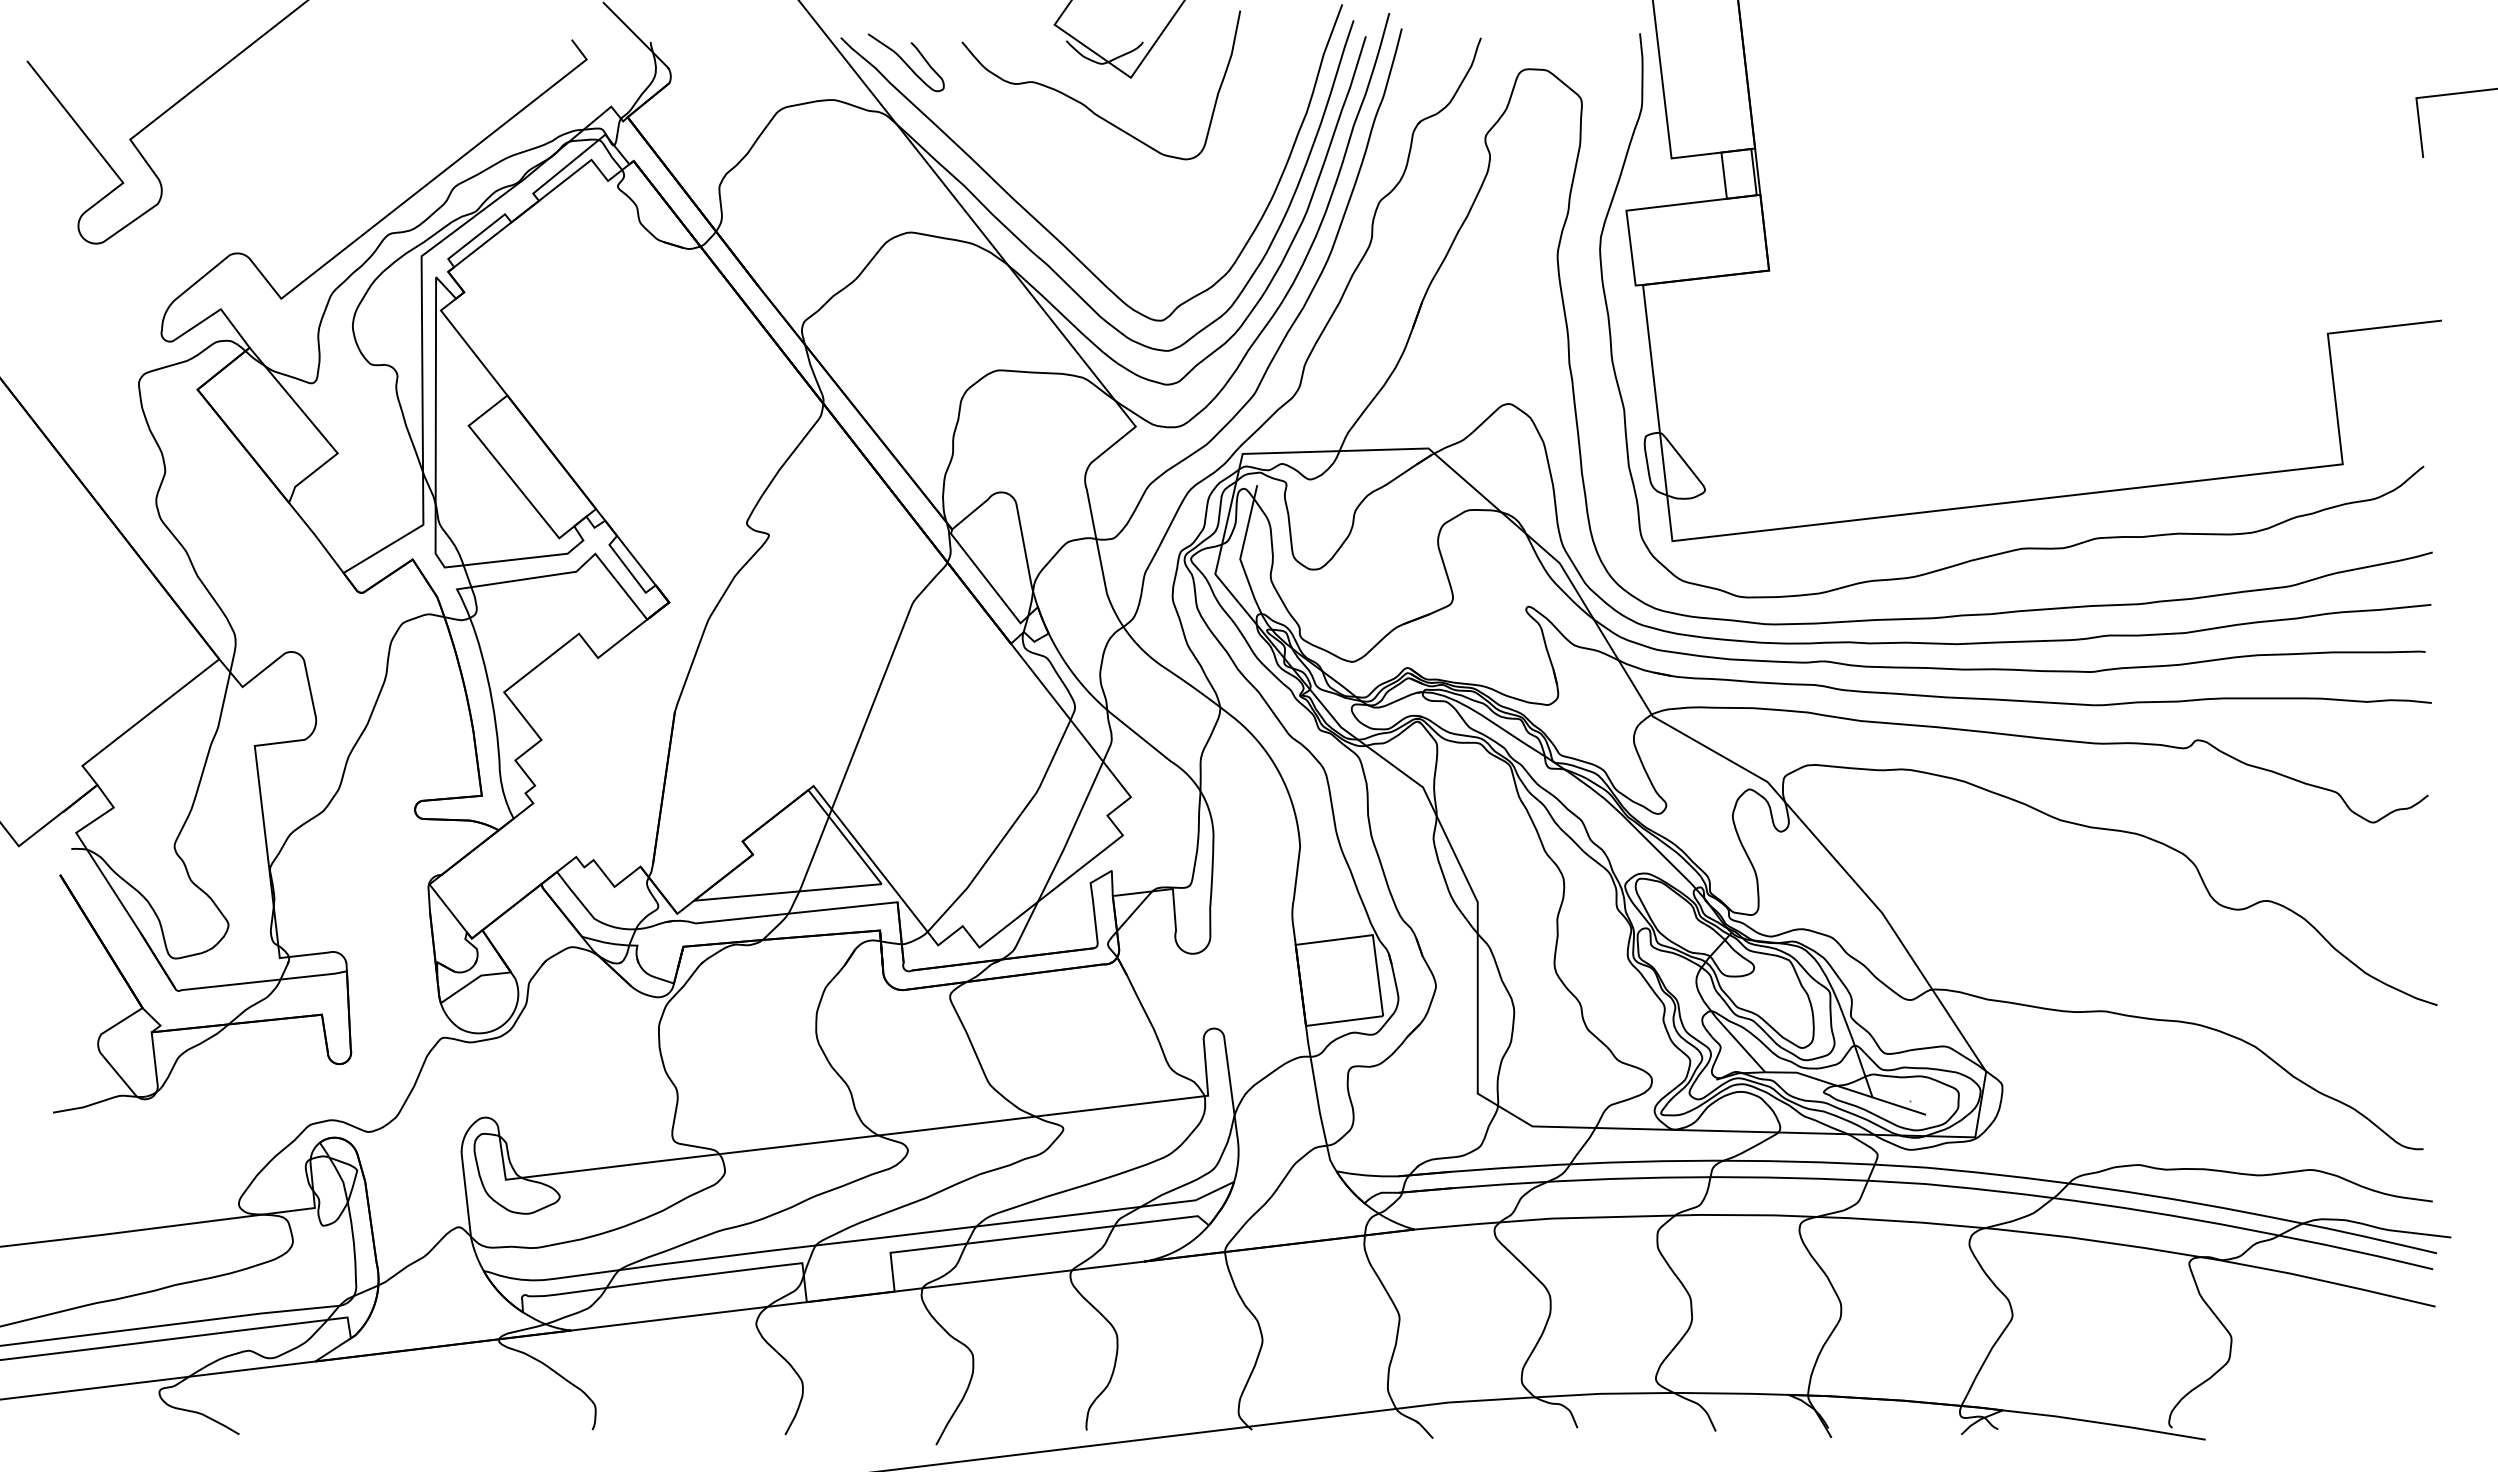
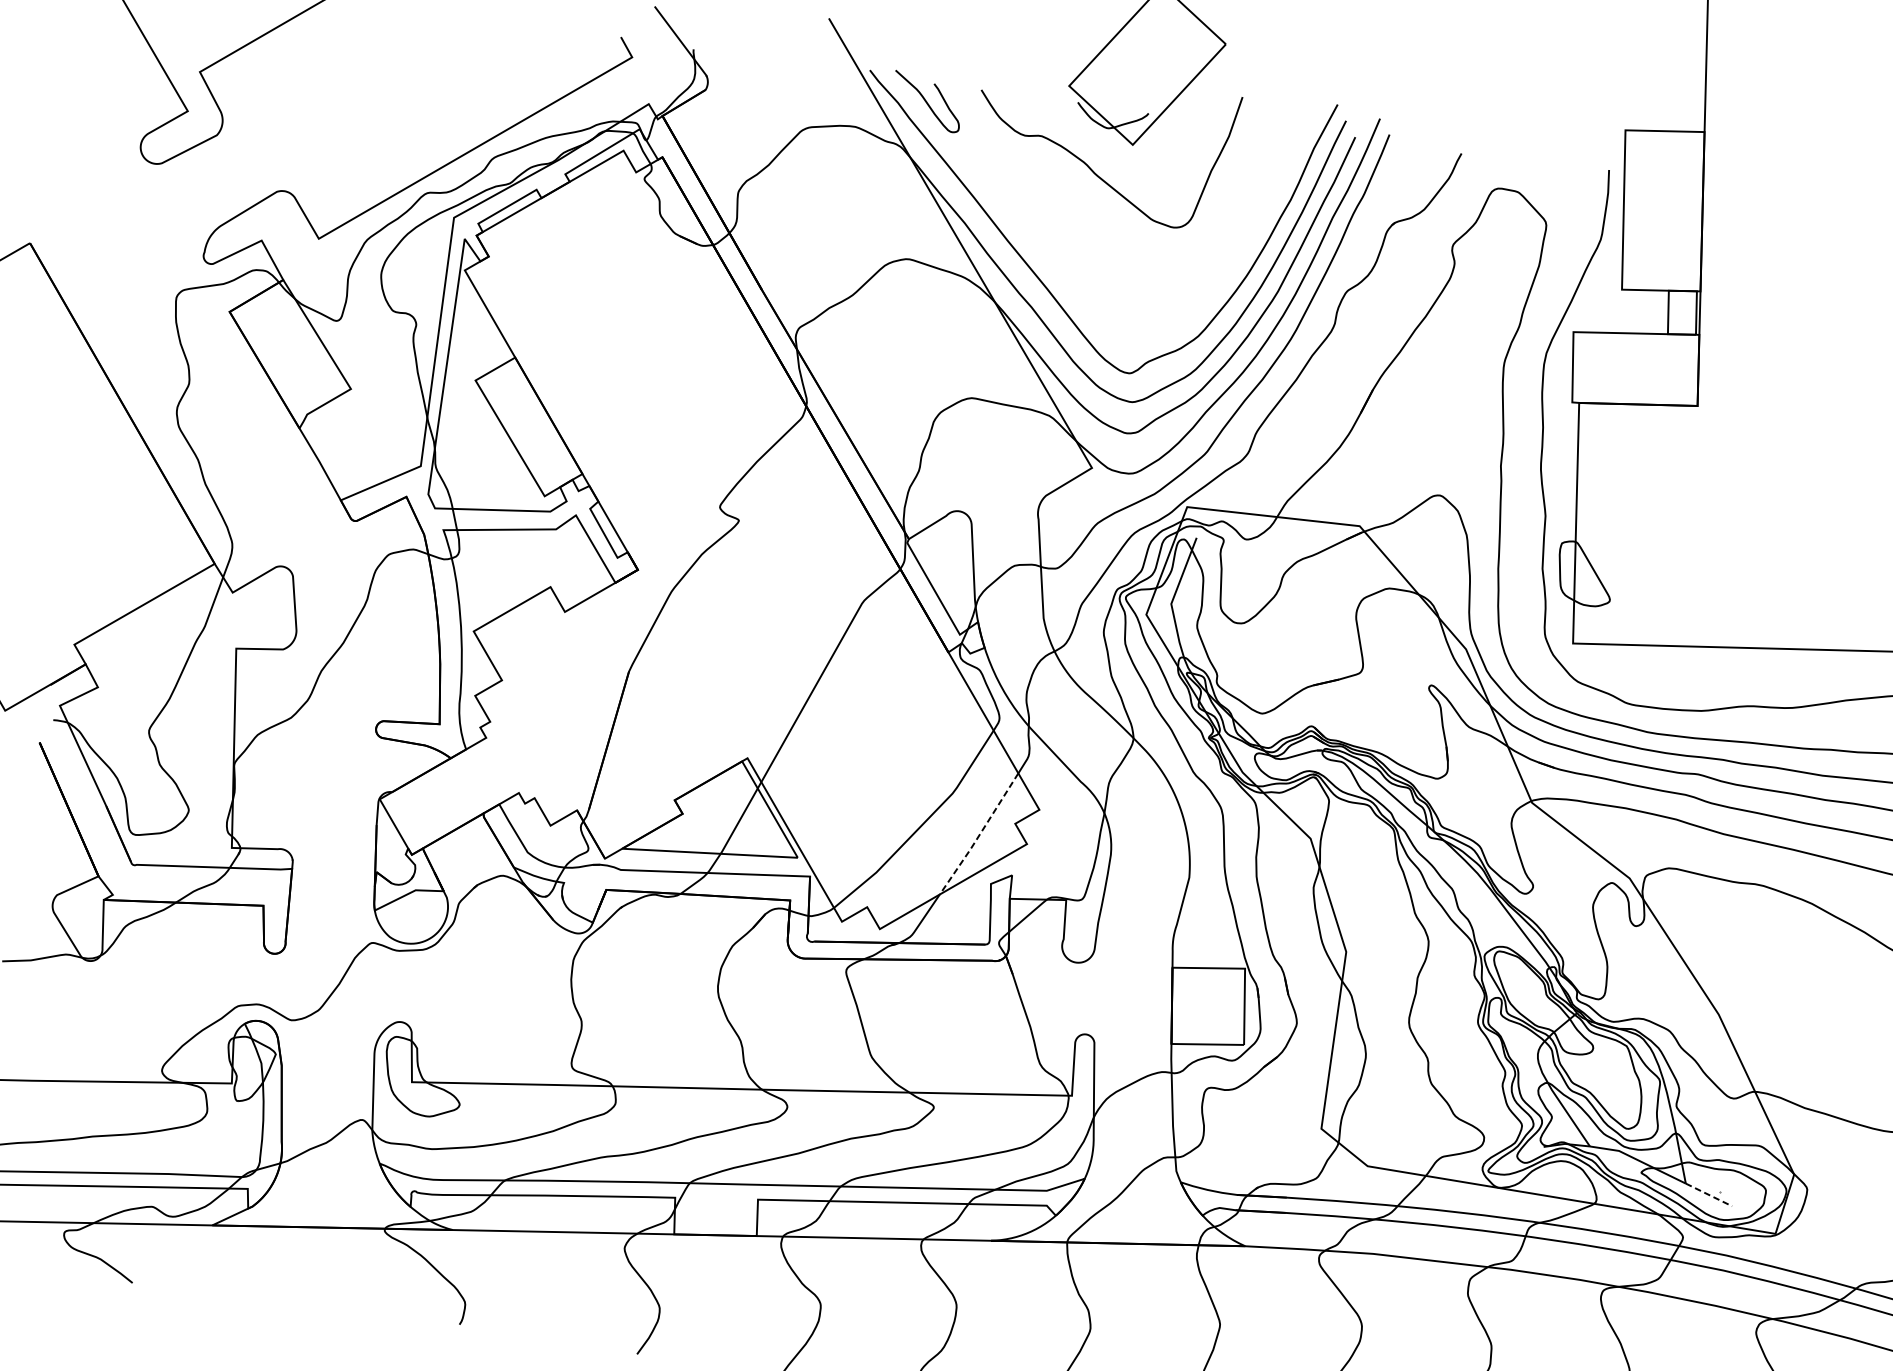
line: (1071, 833) -> (979, 835), solid -> dashed
line: (1898, 1105) -> (1708, 1194), solid -> dashed

